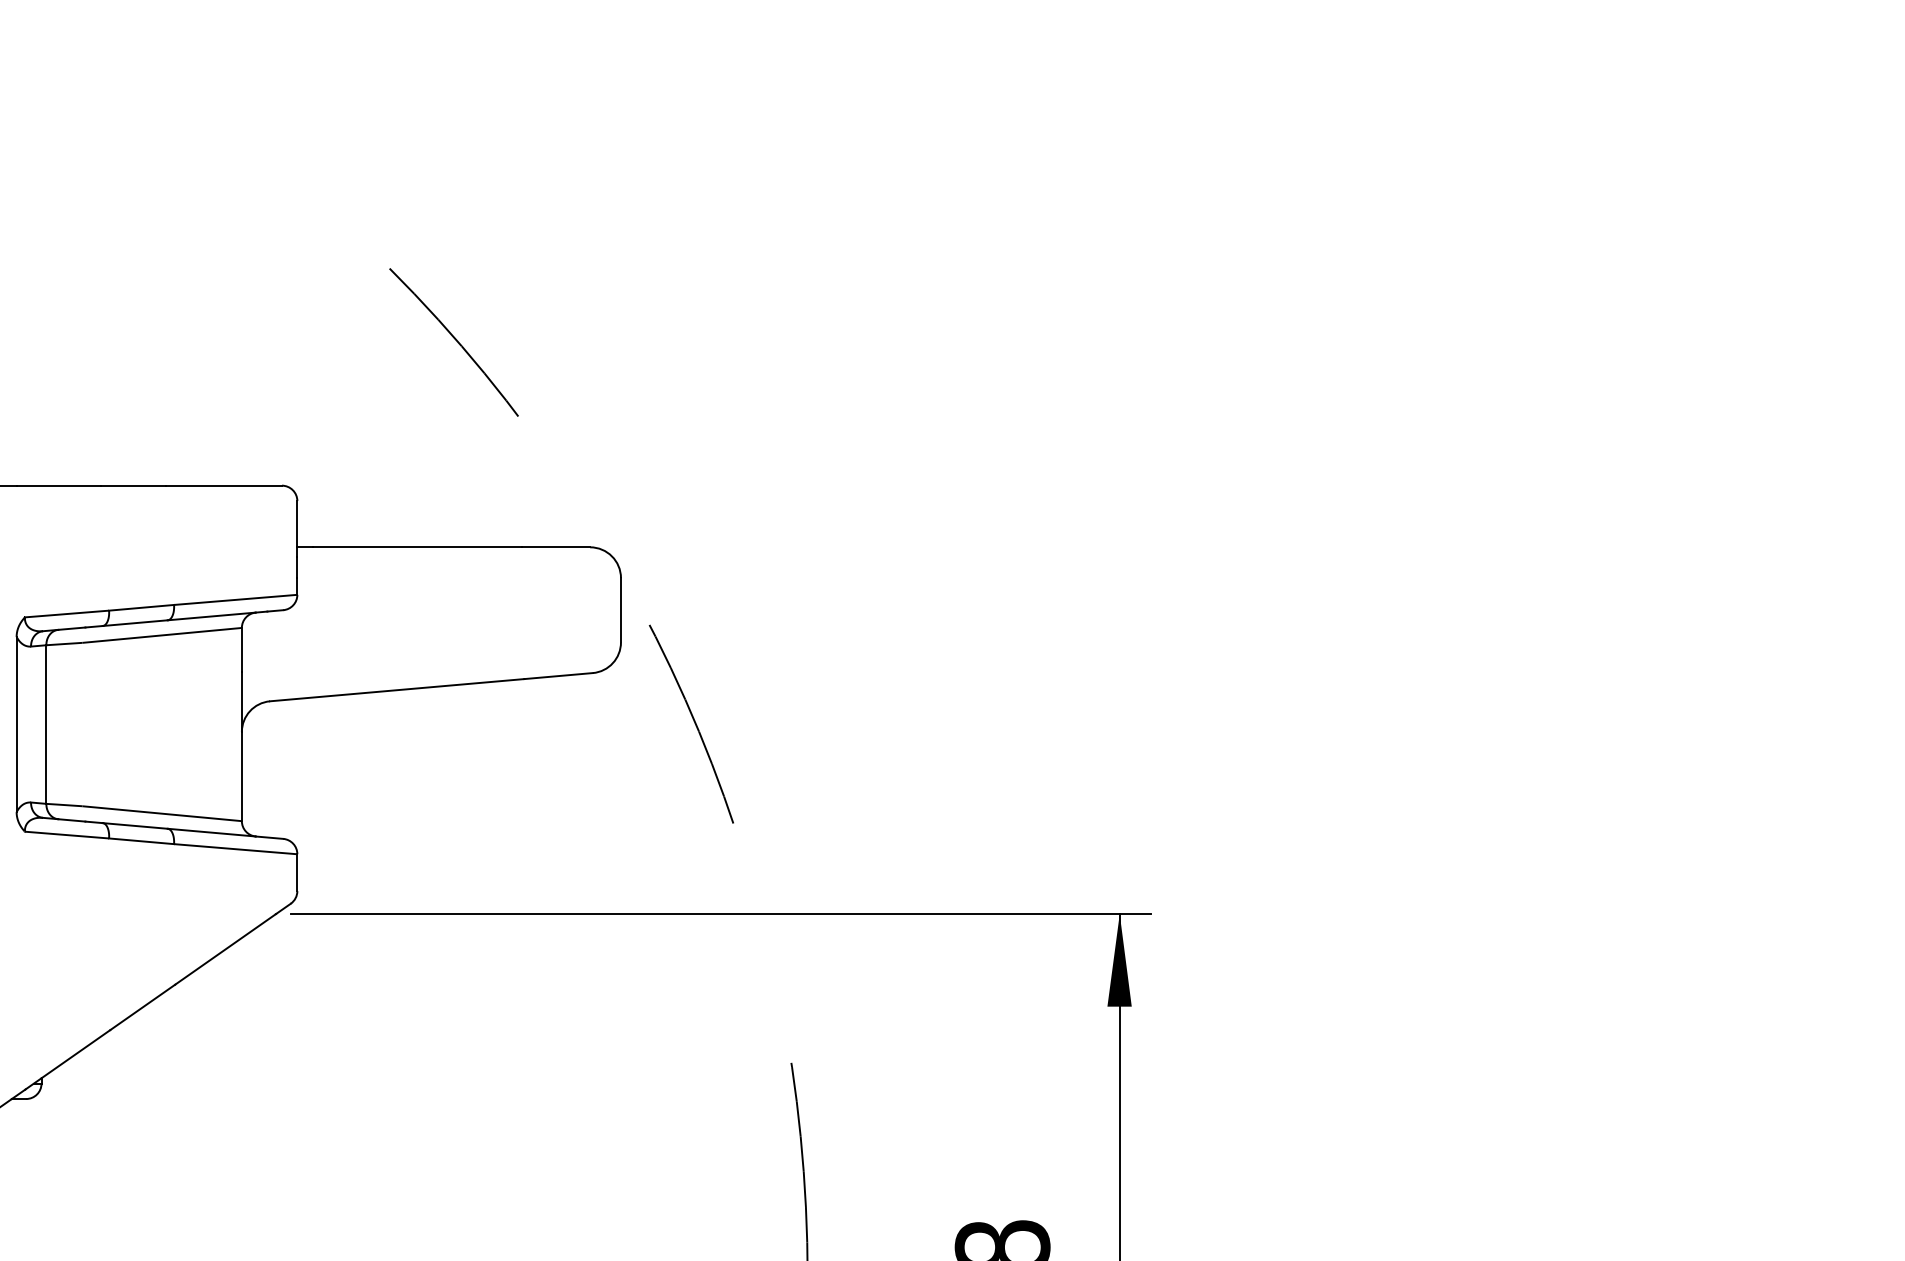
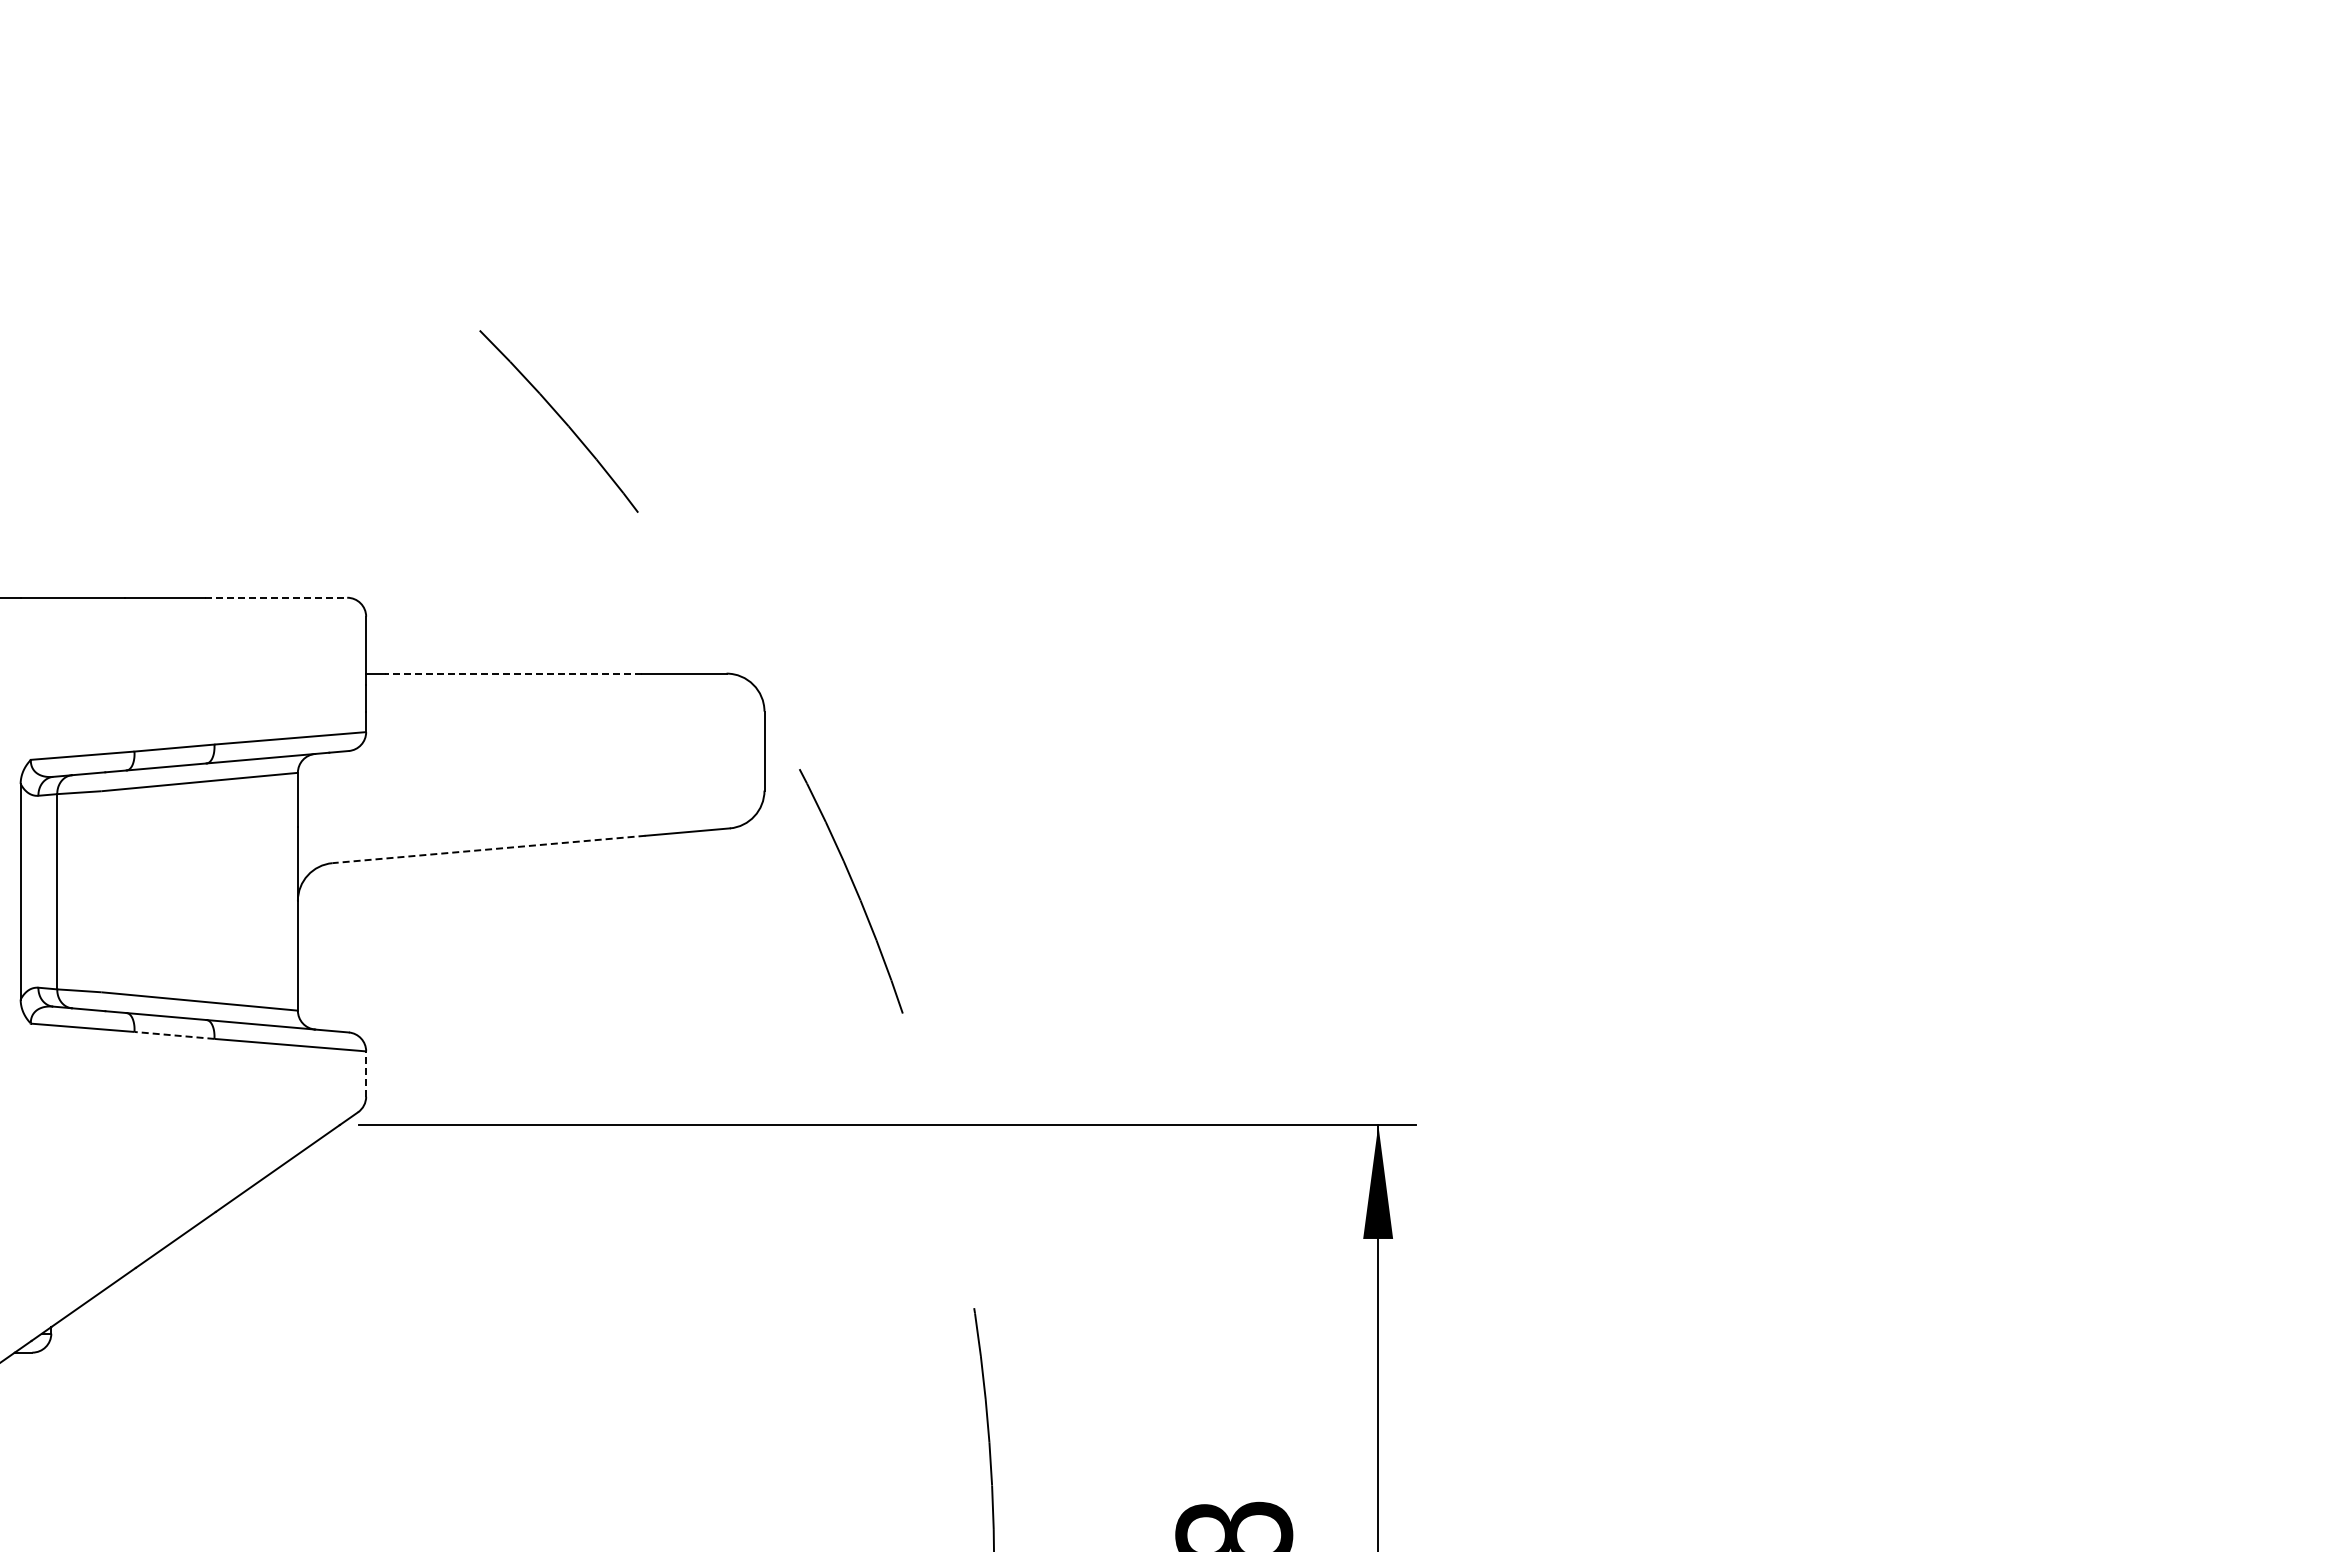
line: (224, 485) -> (276, 597), solid -> dashed
line: (417, 547) -> (513, 673), solid -> dashed
line: (396, 690) -> (488, 849), solid -> dashed
line: (140, 841) -> (173, 1035), solid -> dashed
line: (297, 873) -> (366, 1074), solid -> dashed

